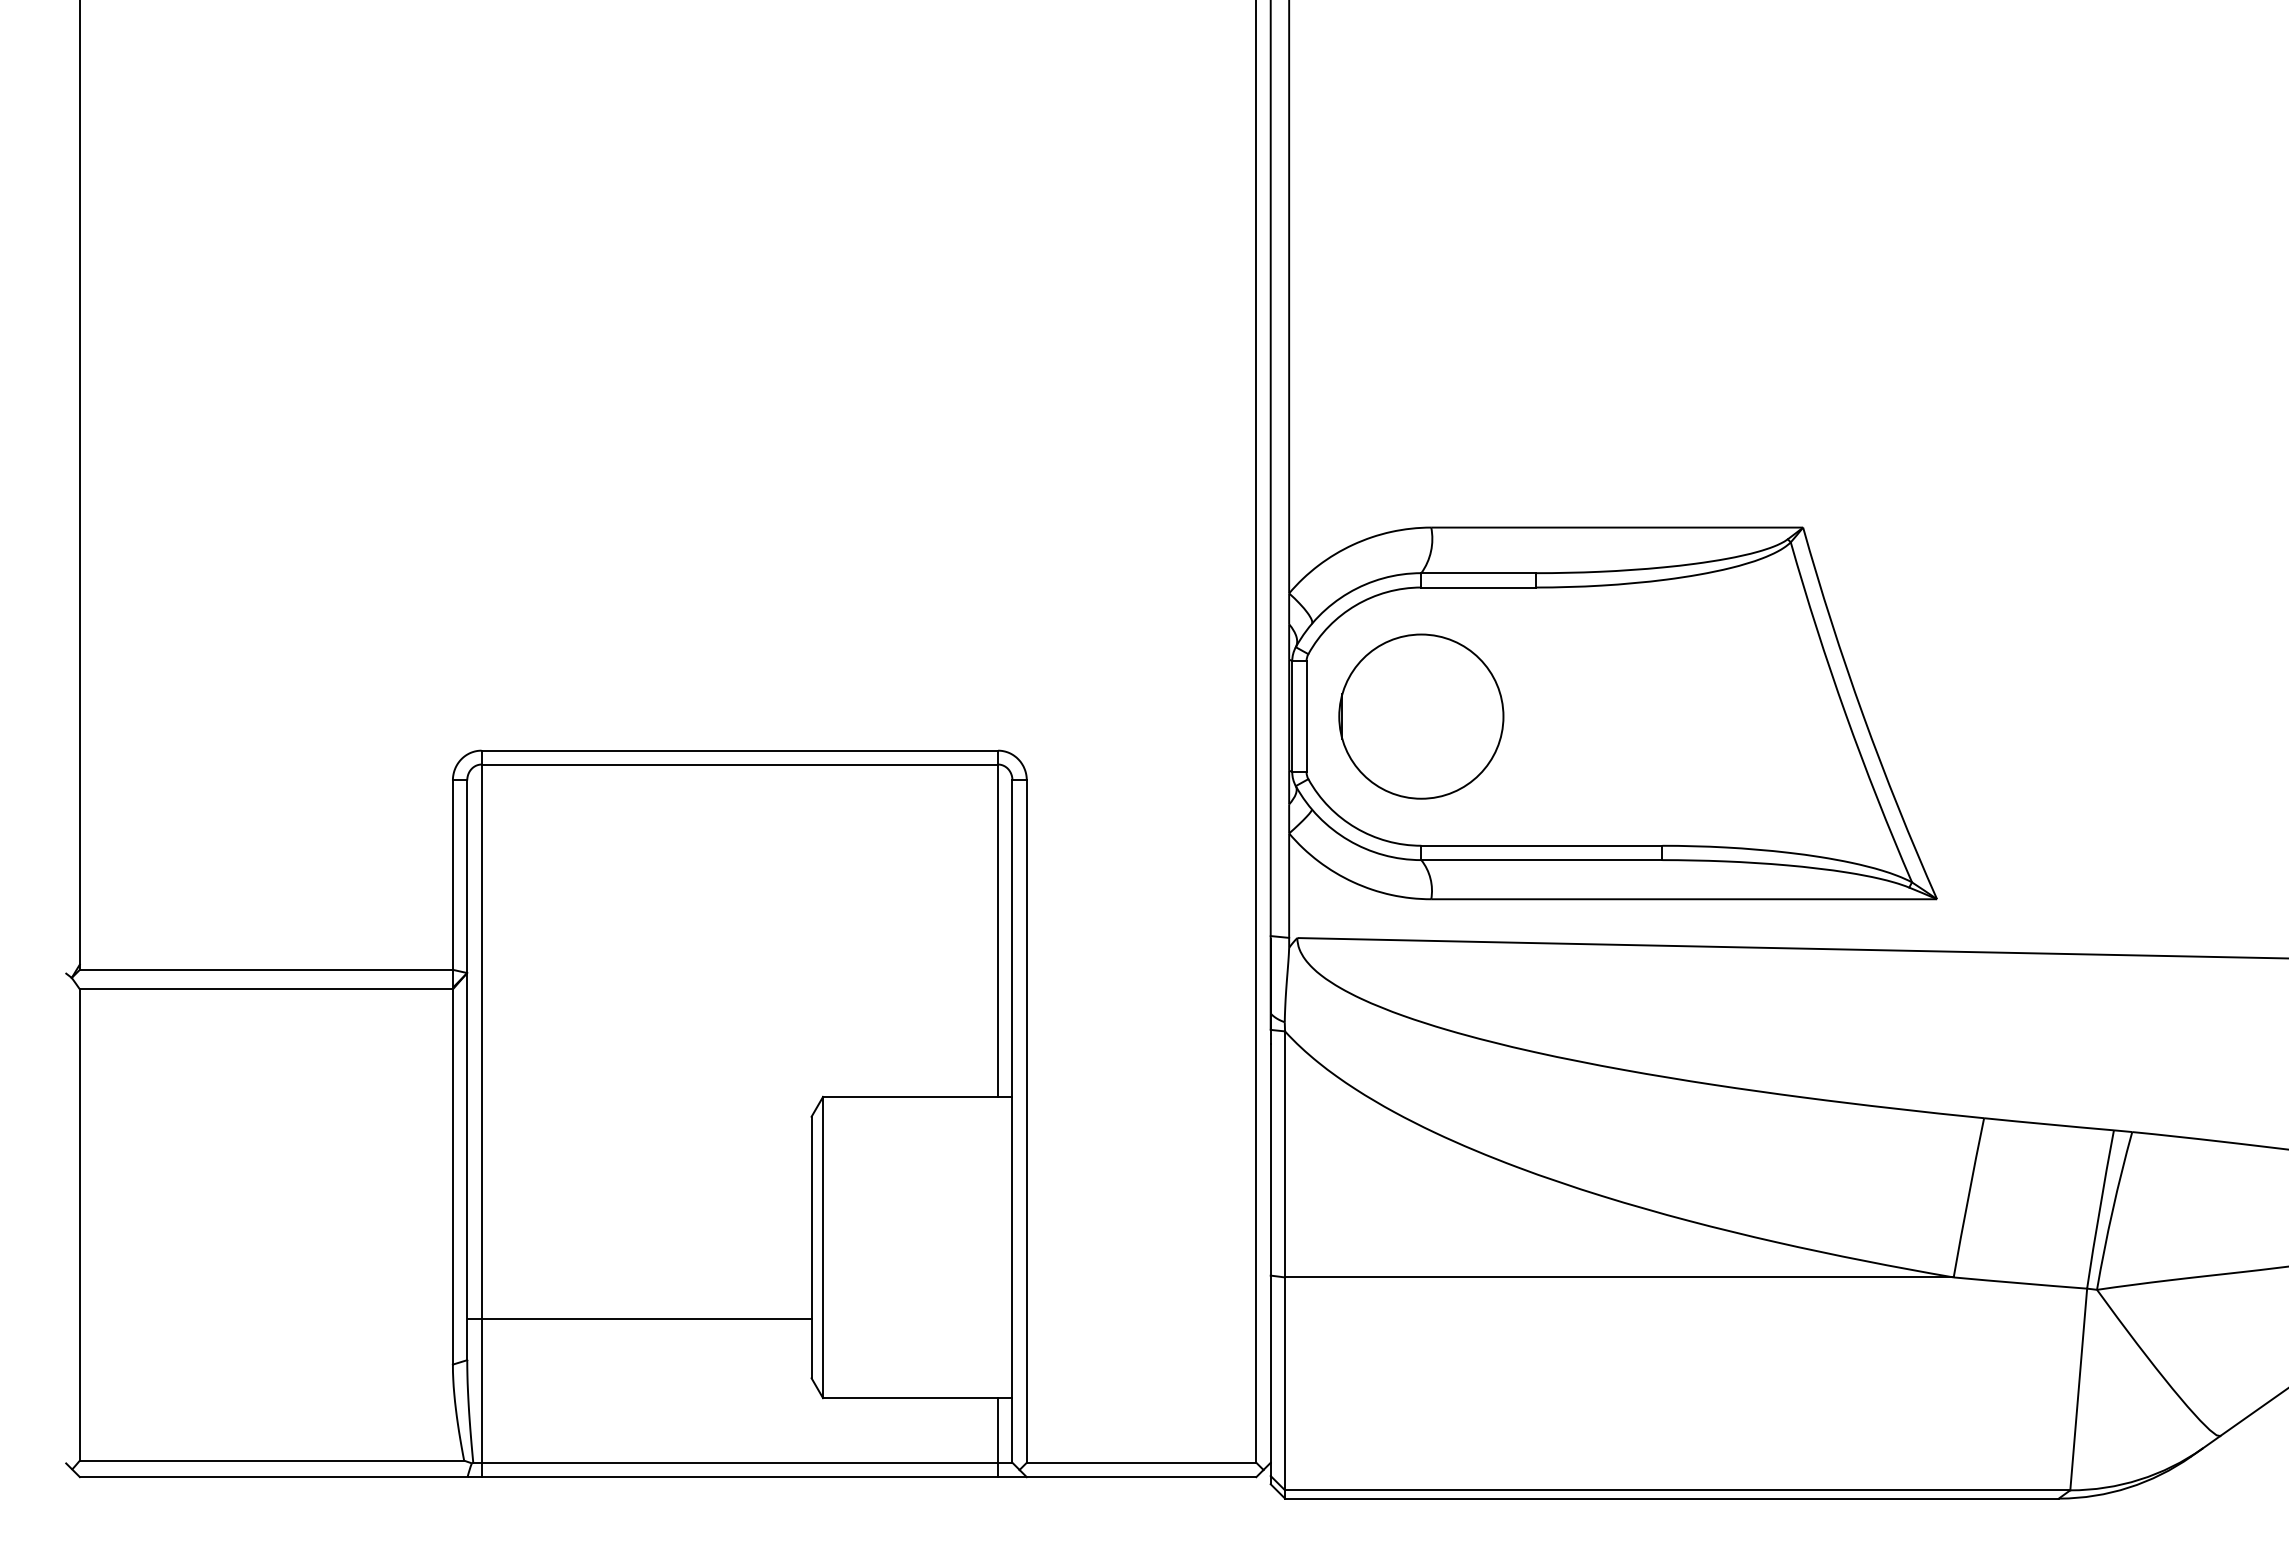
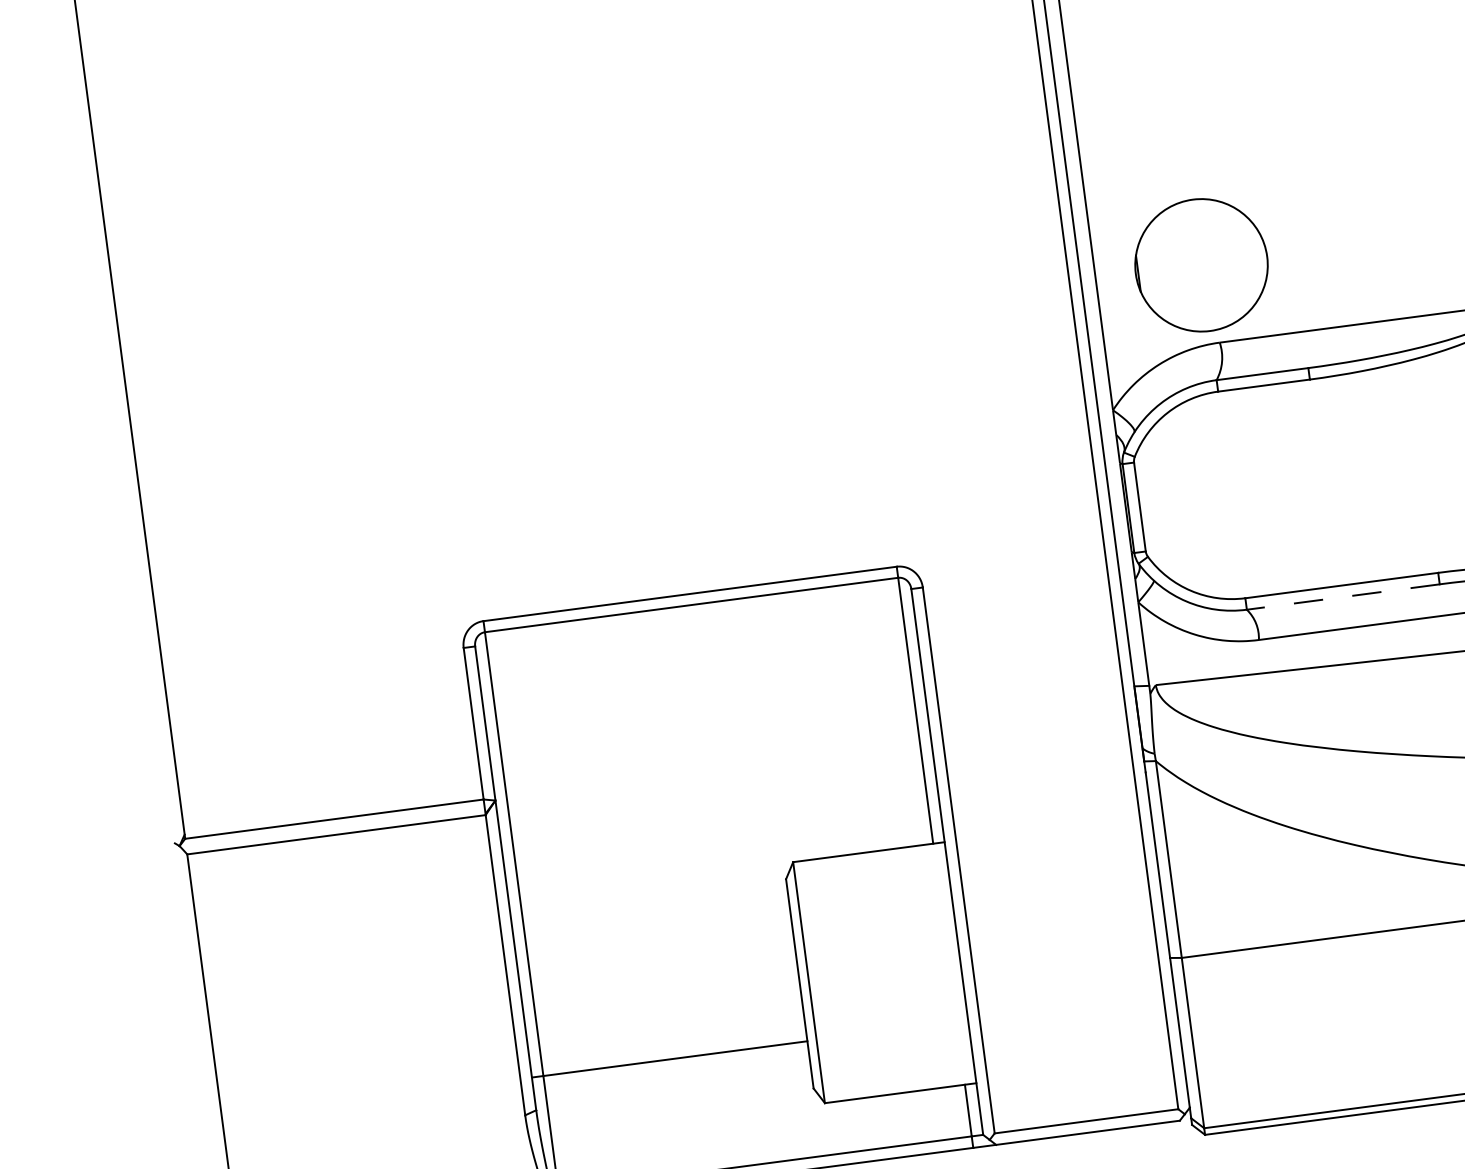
part: (1421, 716) -> (1201, 265), moved
line: (1541, 860) -> (1343, 597), solid -> dashed

